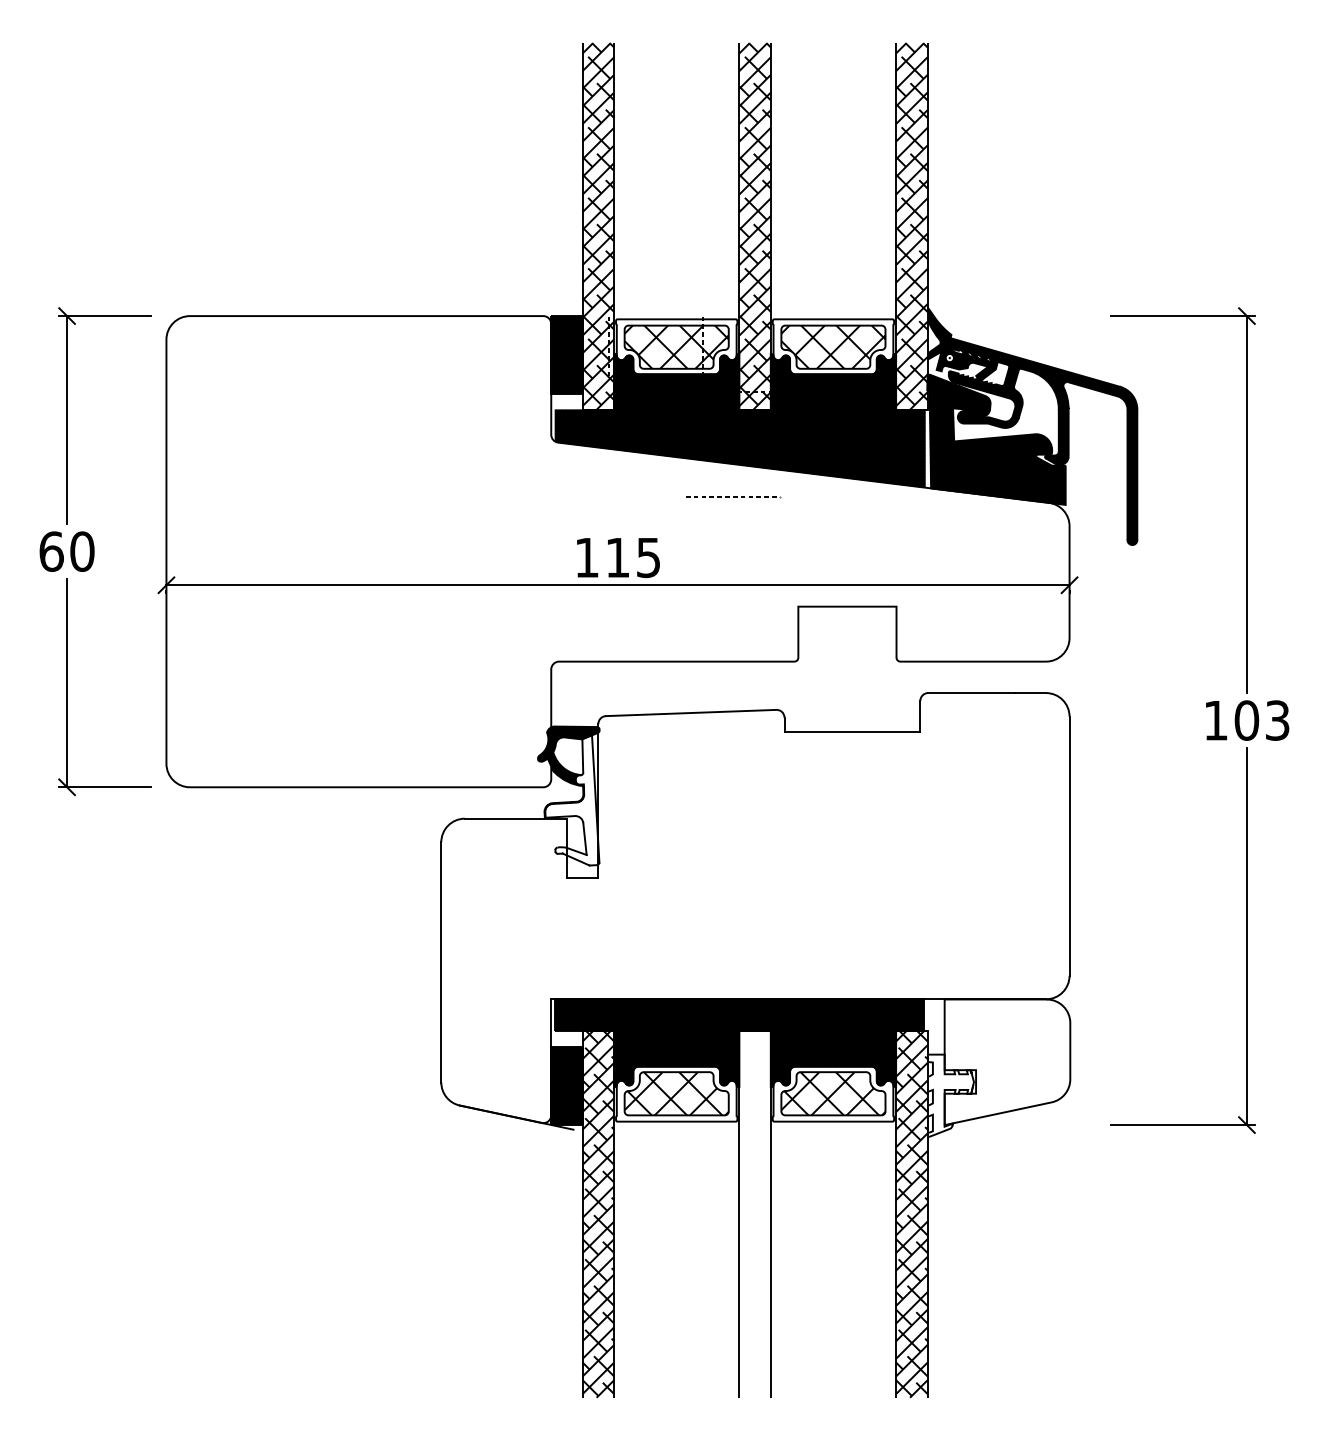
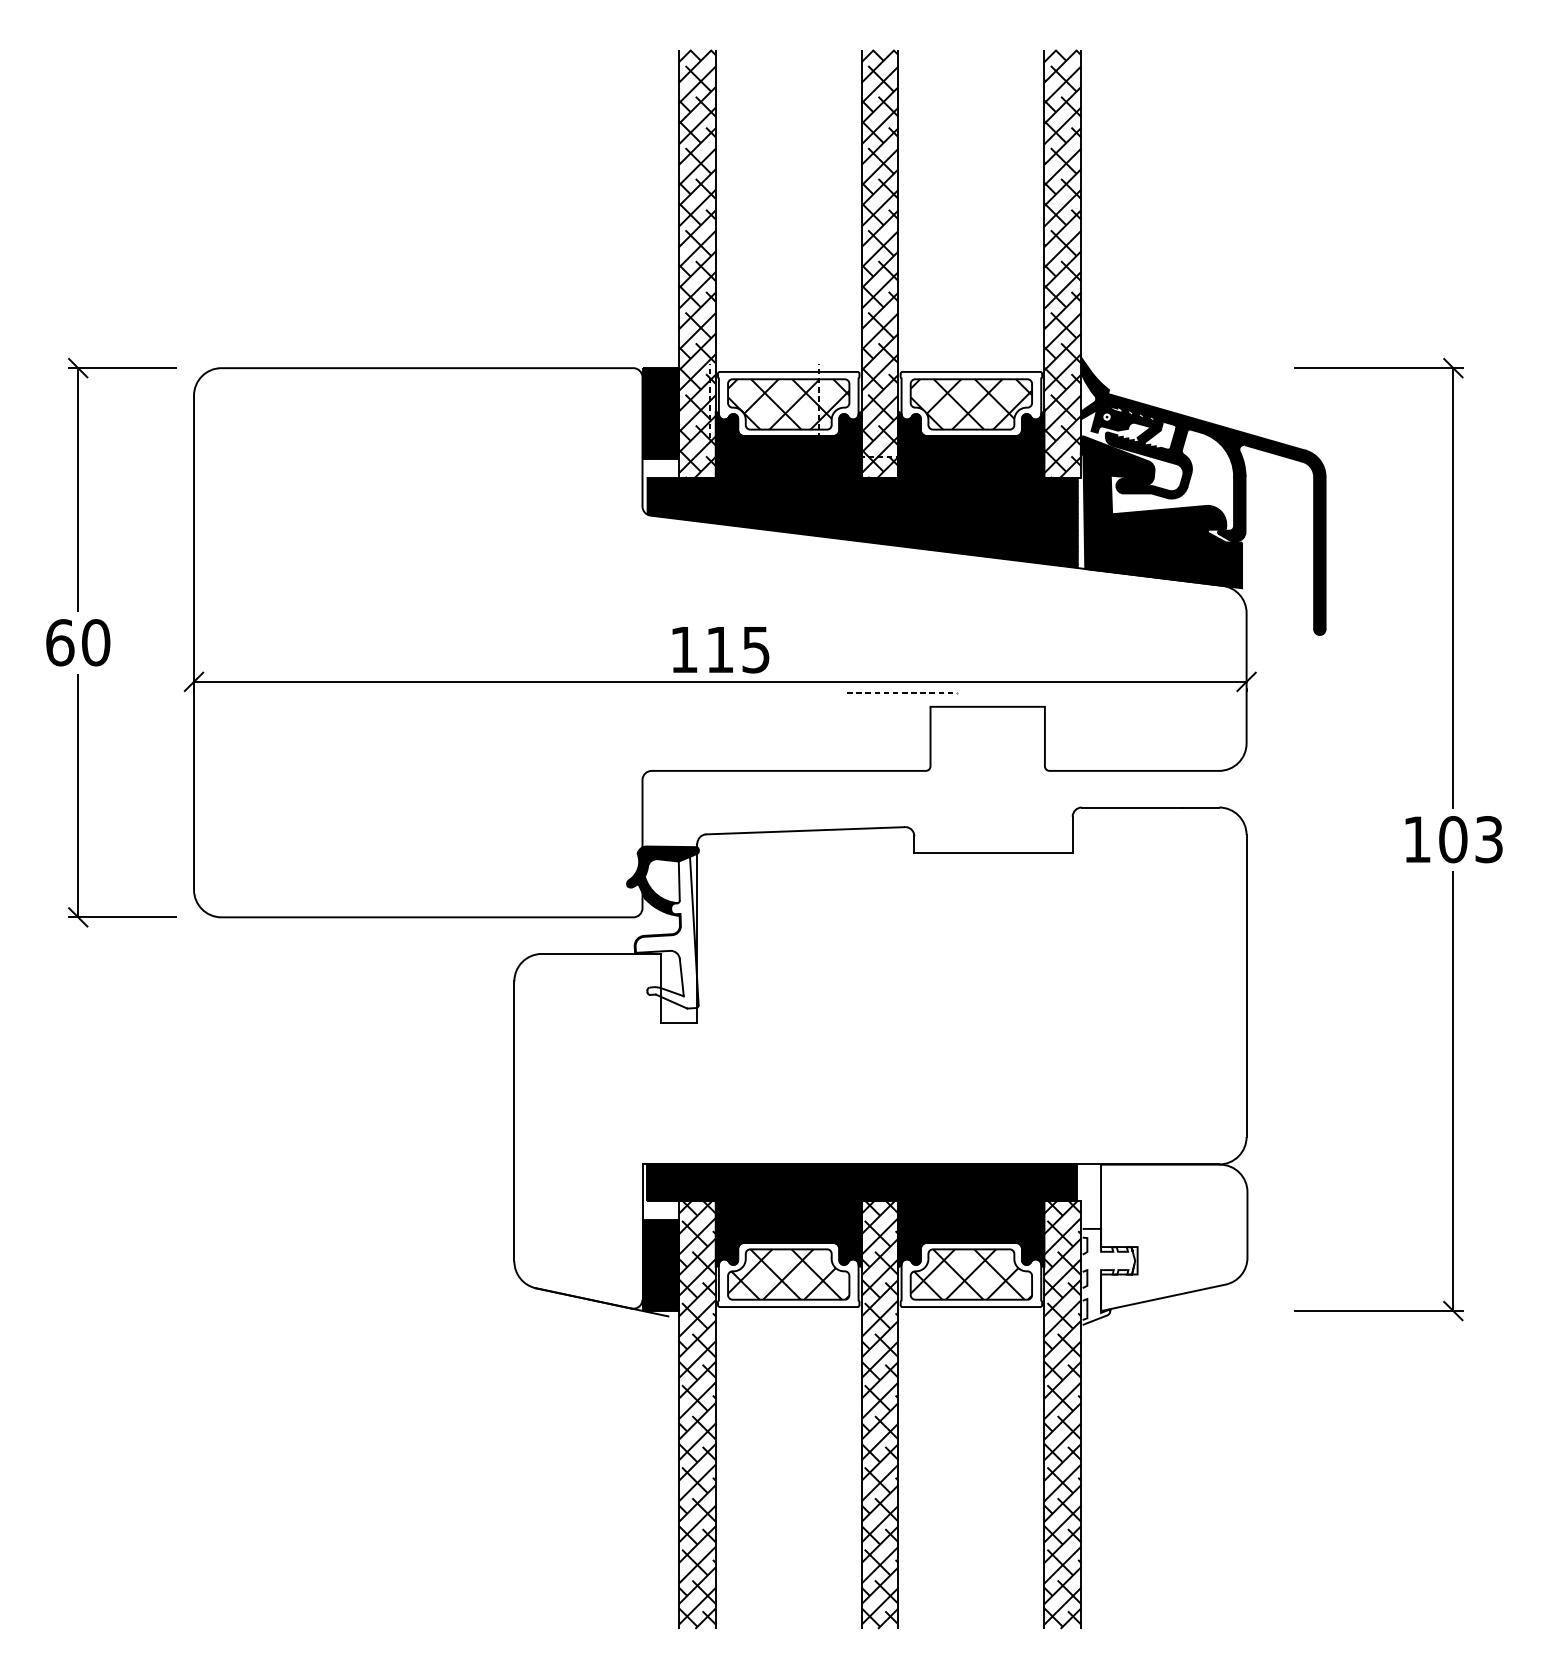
line: (733, 497) -> (902, 693), moved
hatch: (754, 1214) -> (879, 1415), added

